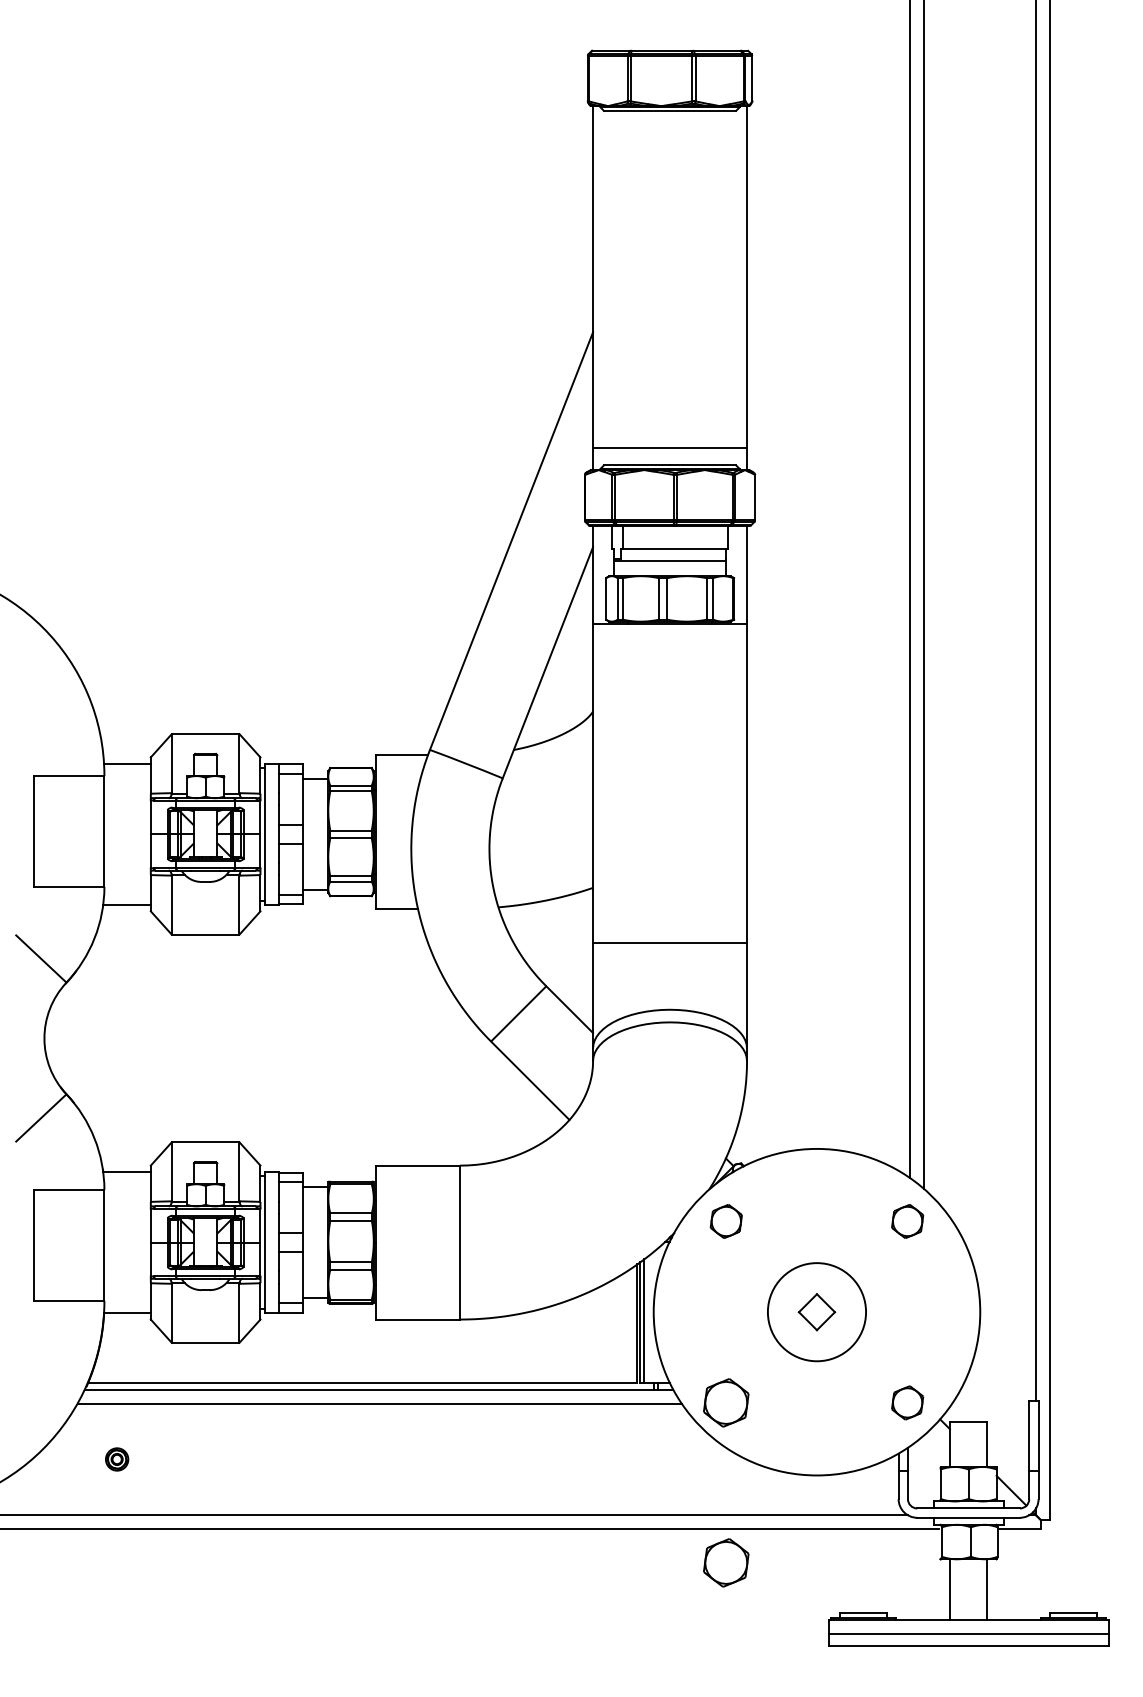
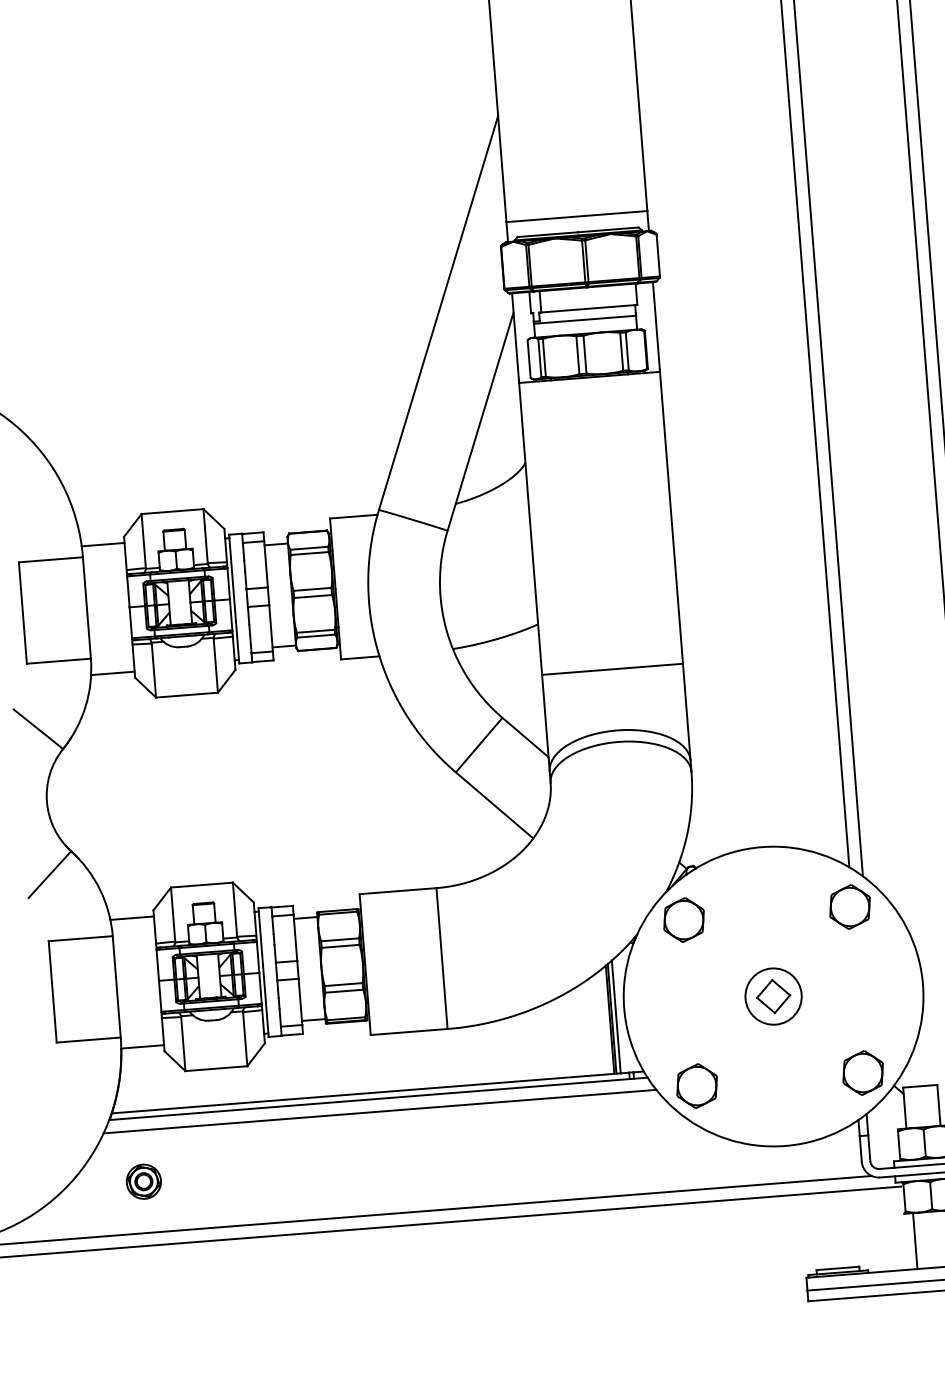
part: (726, 1221) -> (684, 920), size x1.43
part: (907, 1221) -> (849, 907), size x1.43
circle: (816, 1311) -> (773, 995), size x0.62
part: (907, 1402) -> (862, 1072), size x1.43
part: (116, 1459) -> (143, 1181), size x1.67
part: (726, 1562) -> (708, 1232), removed

